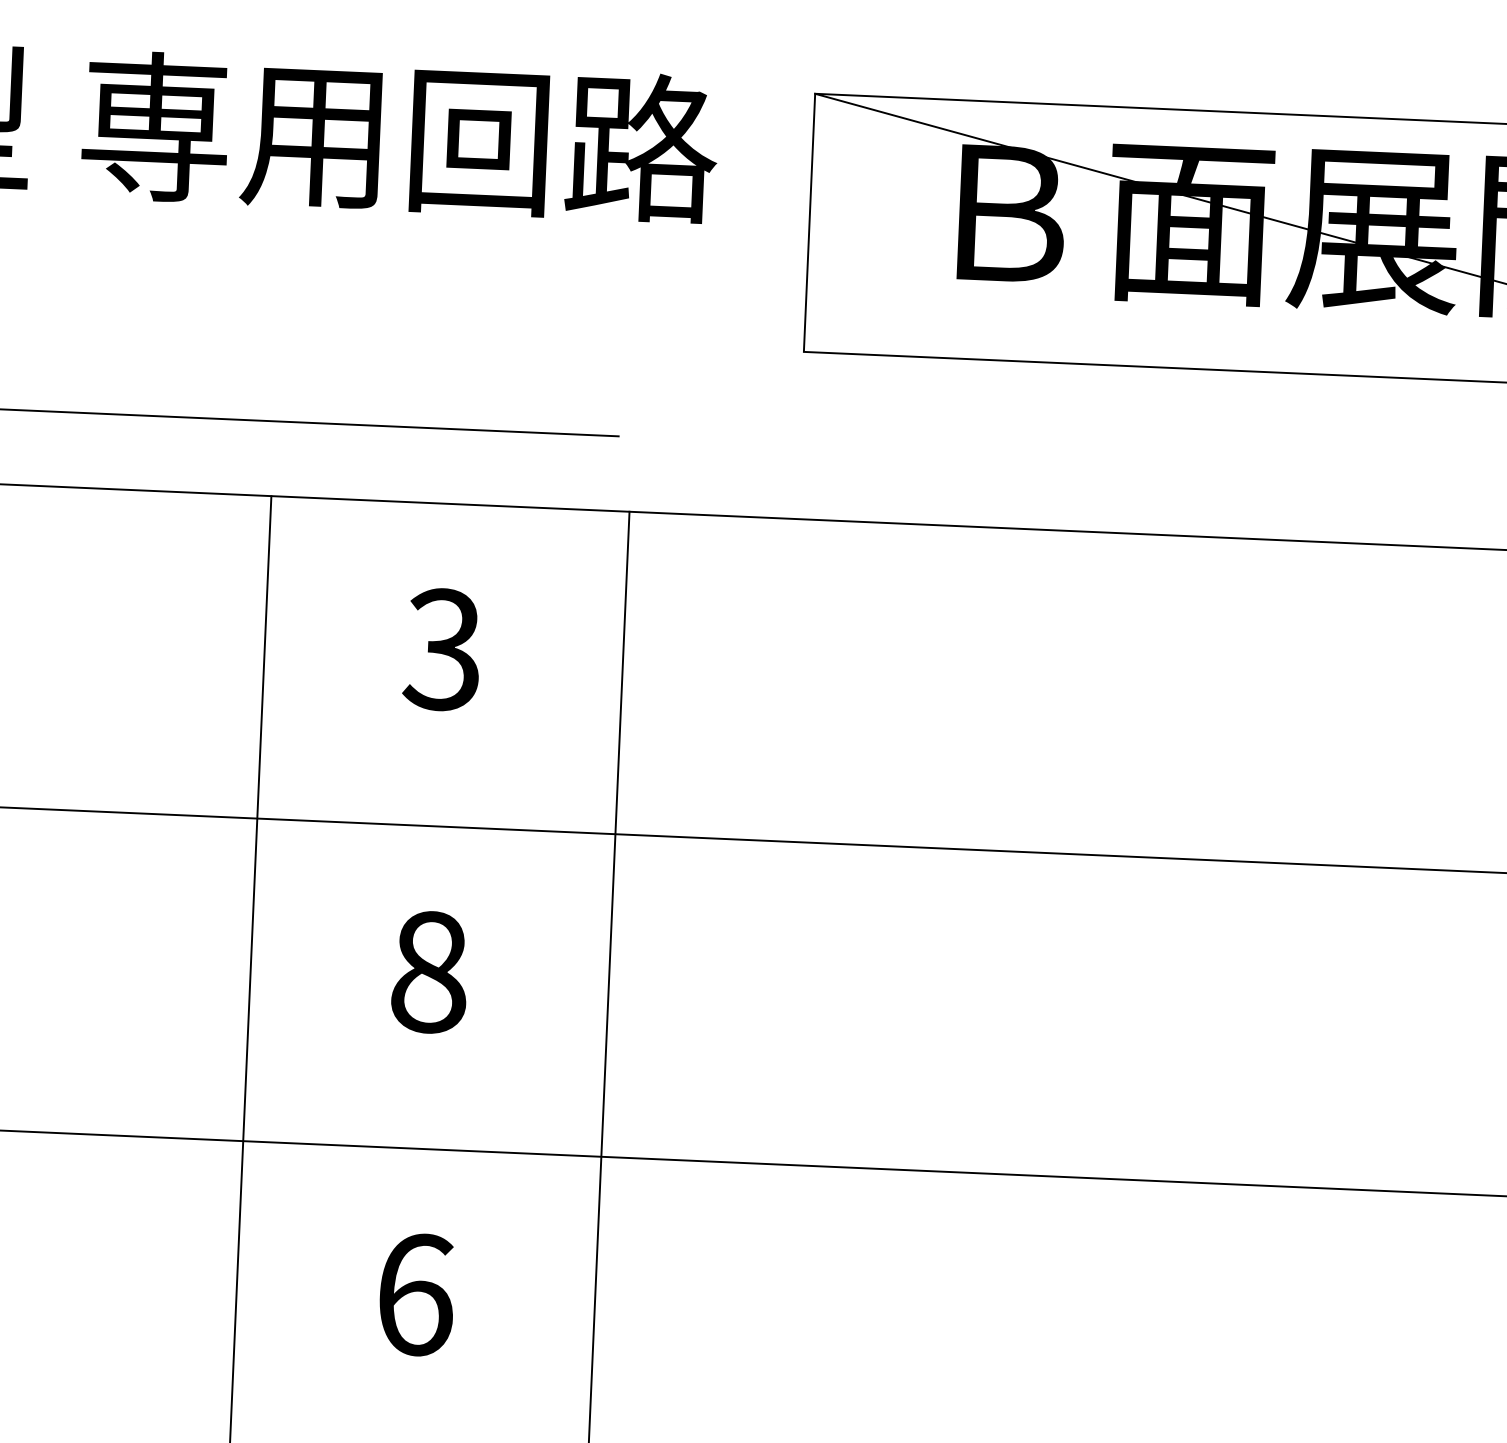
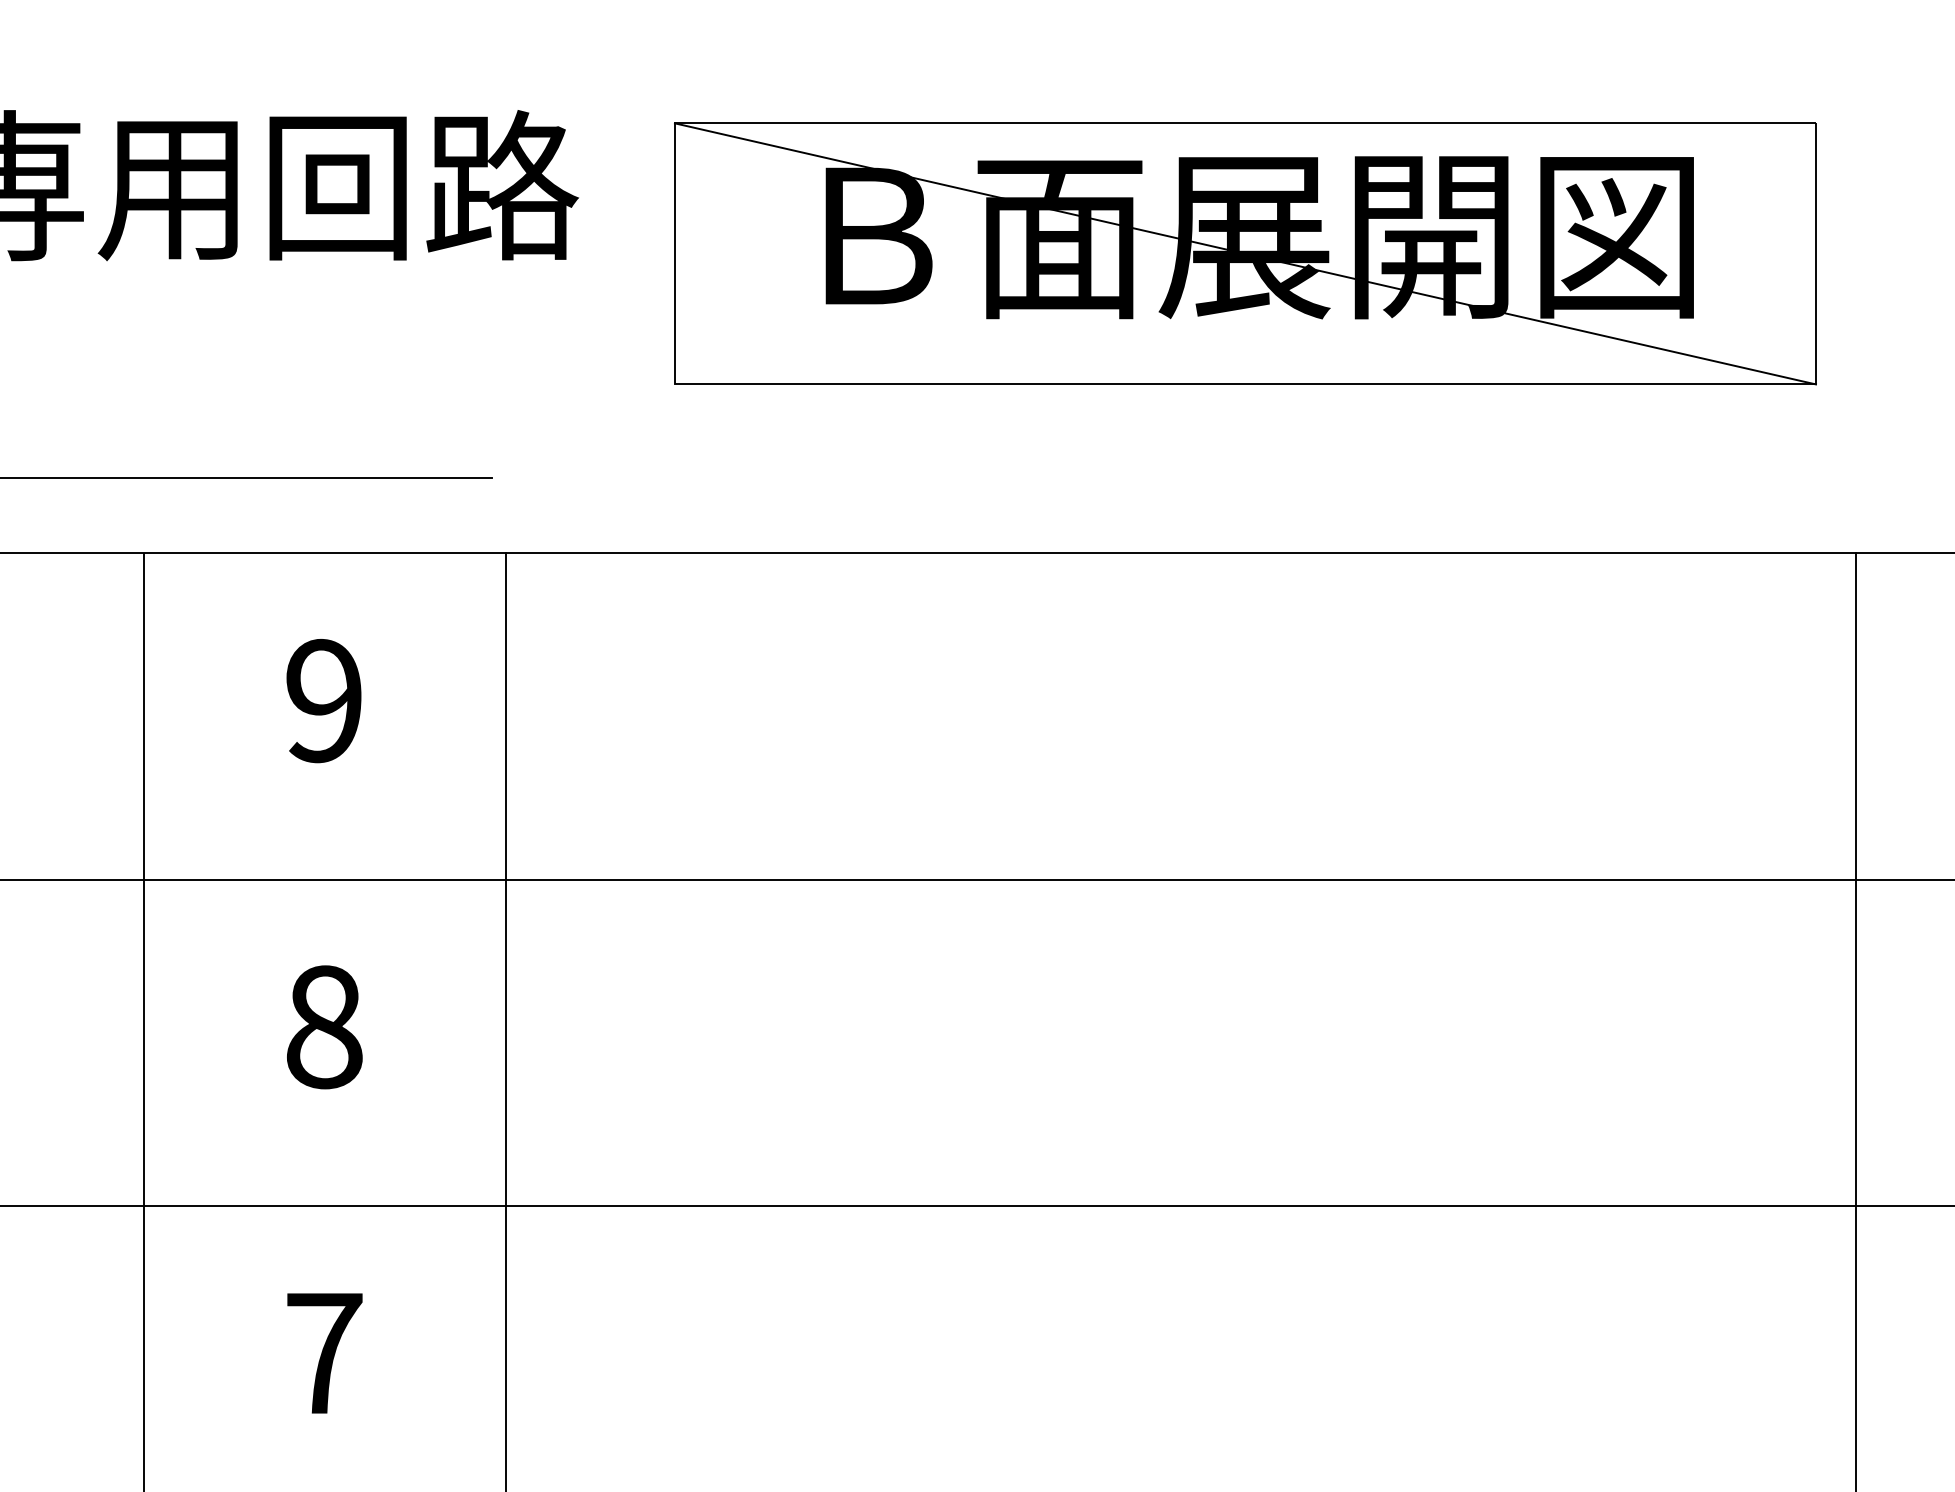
text: (441, 650) -> (322, 701), 3 -> 9
text: (416, 1294) -> (325, 1353), 6 -> 7

